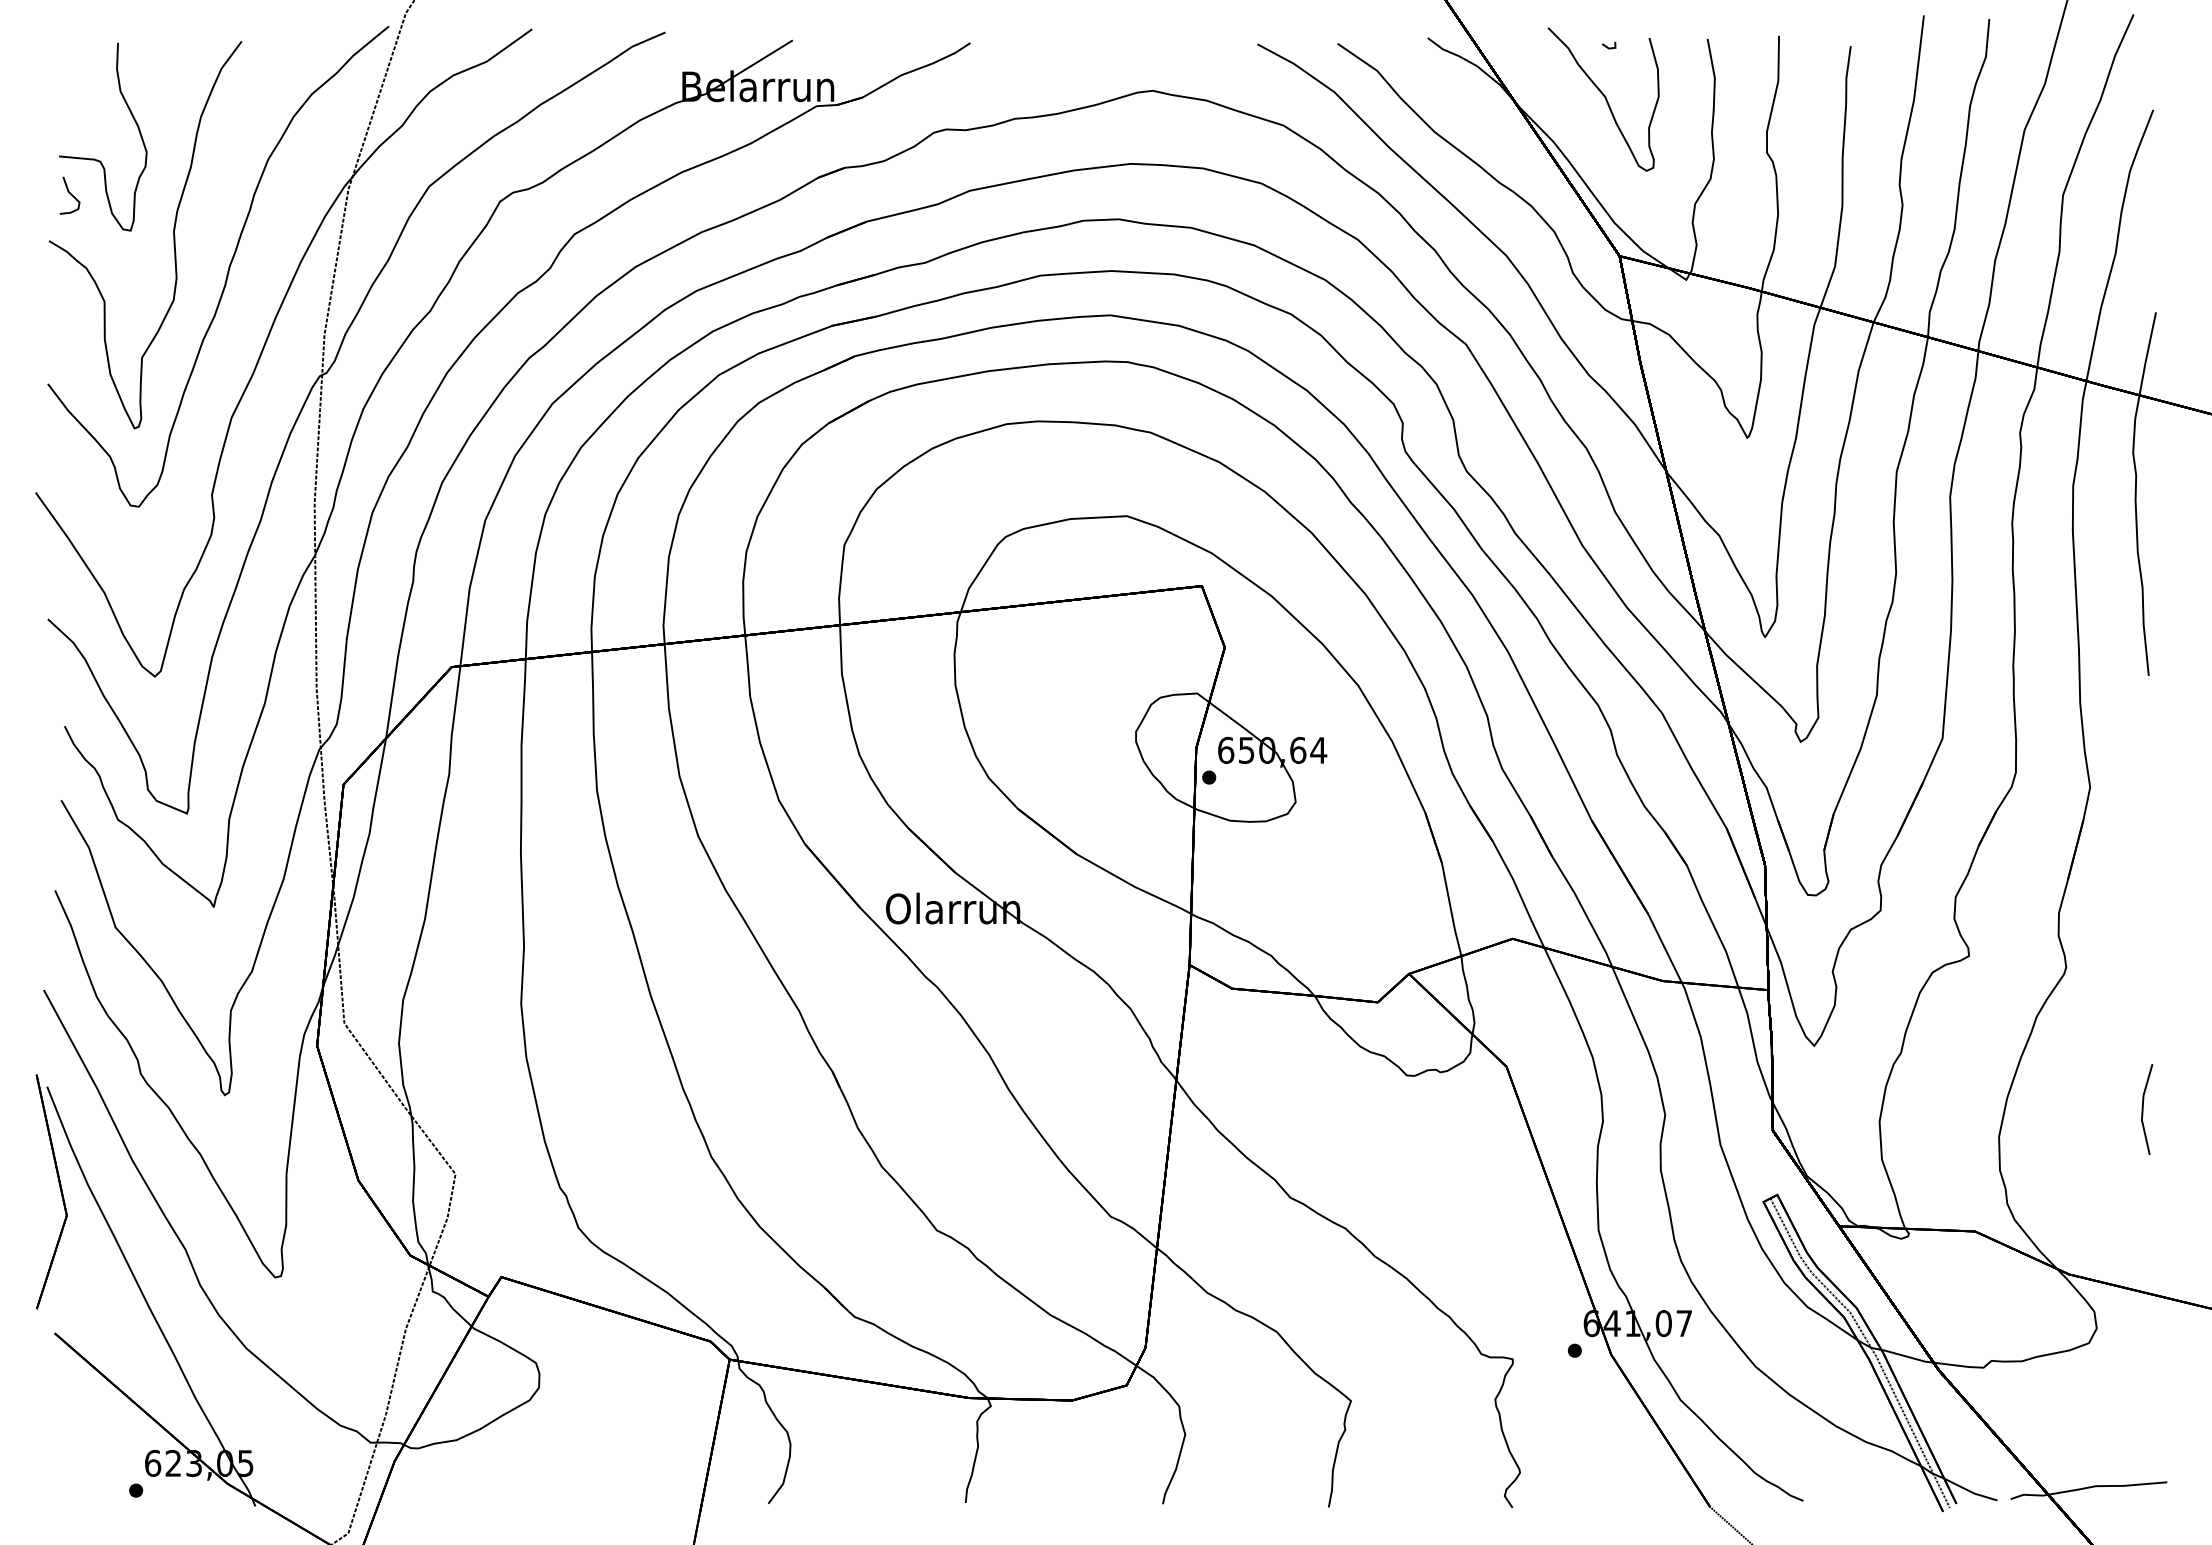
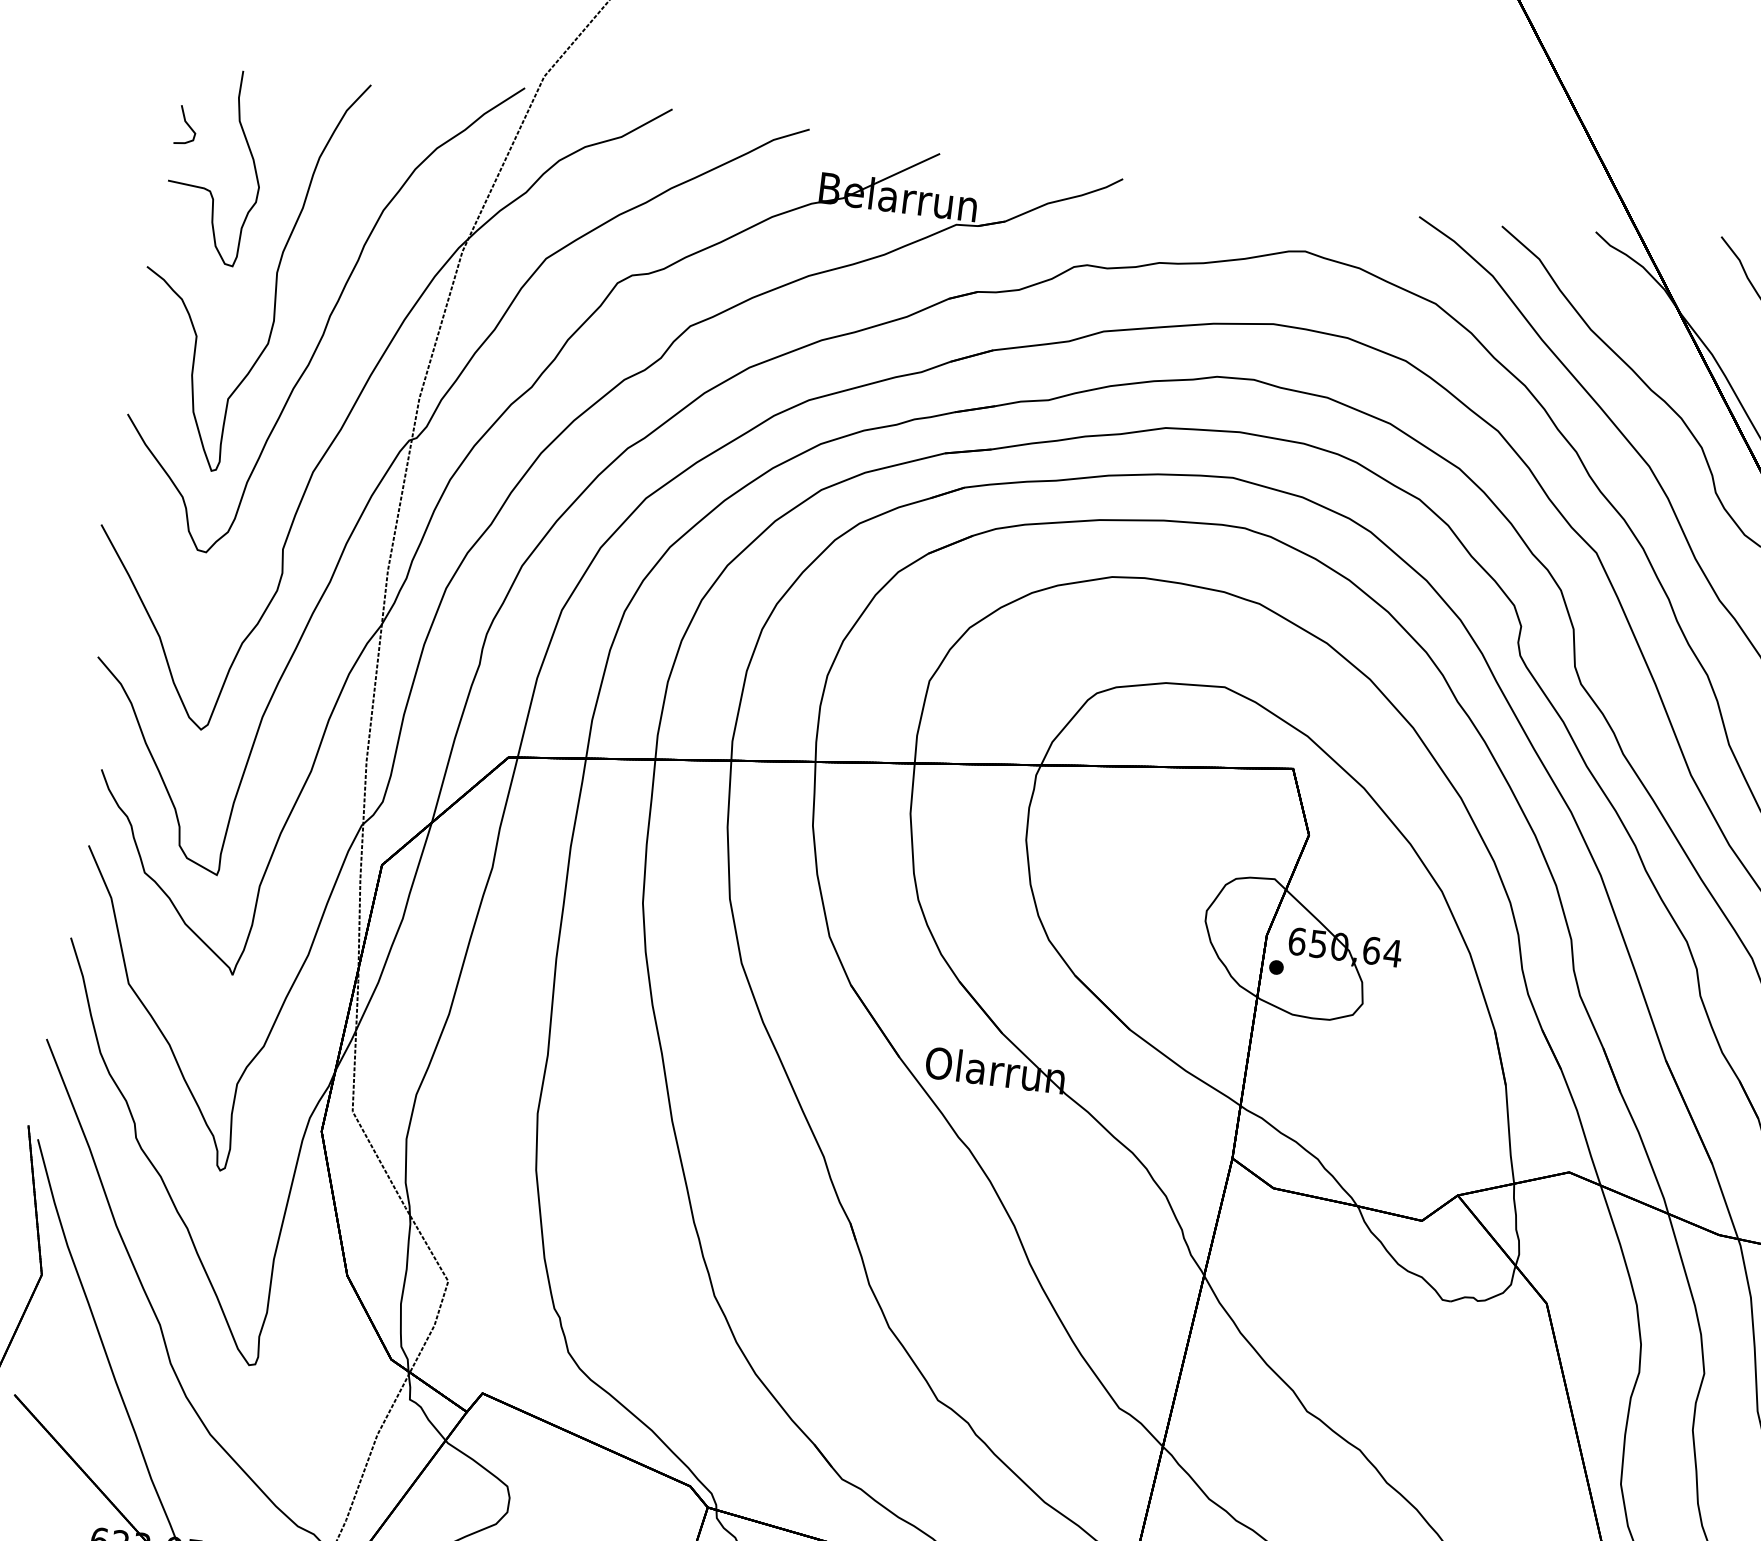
part: (69, 195) -> (185, 125), moved

